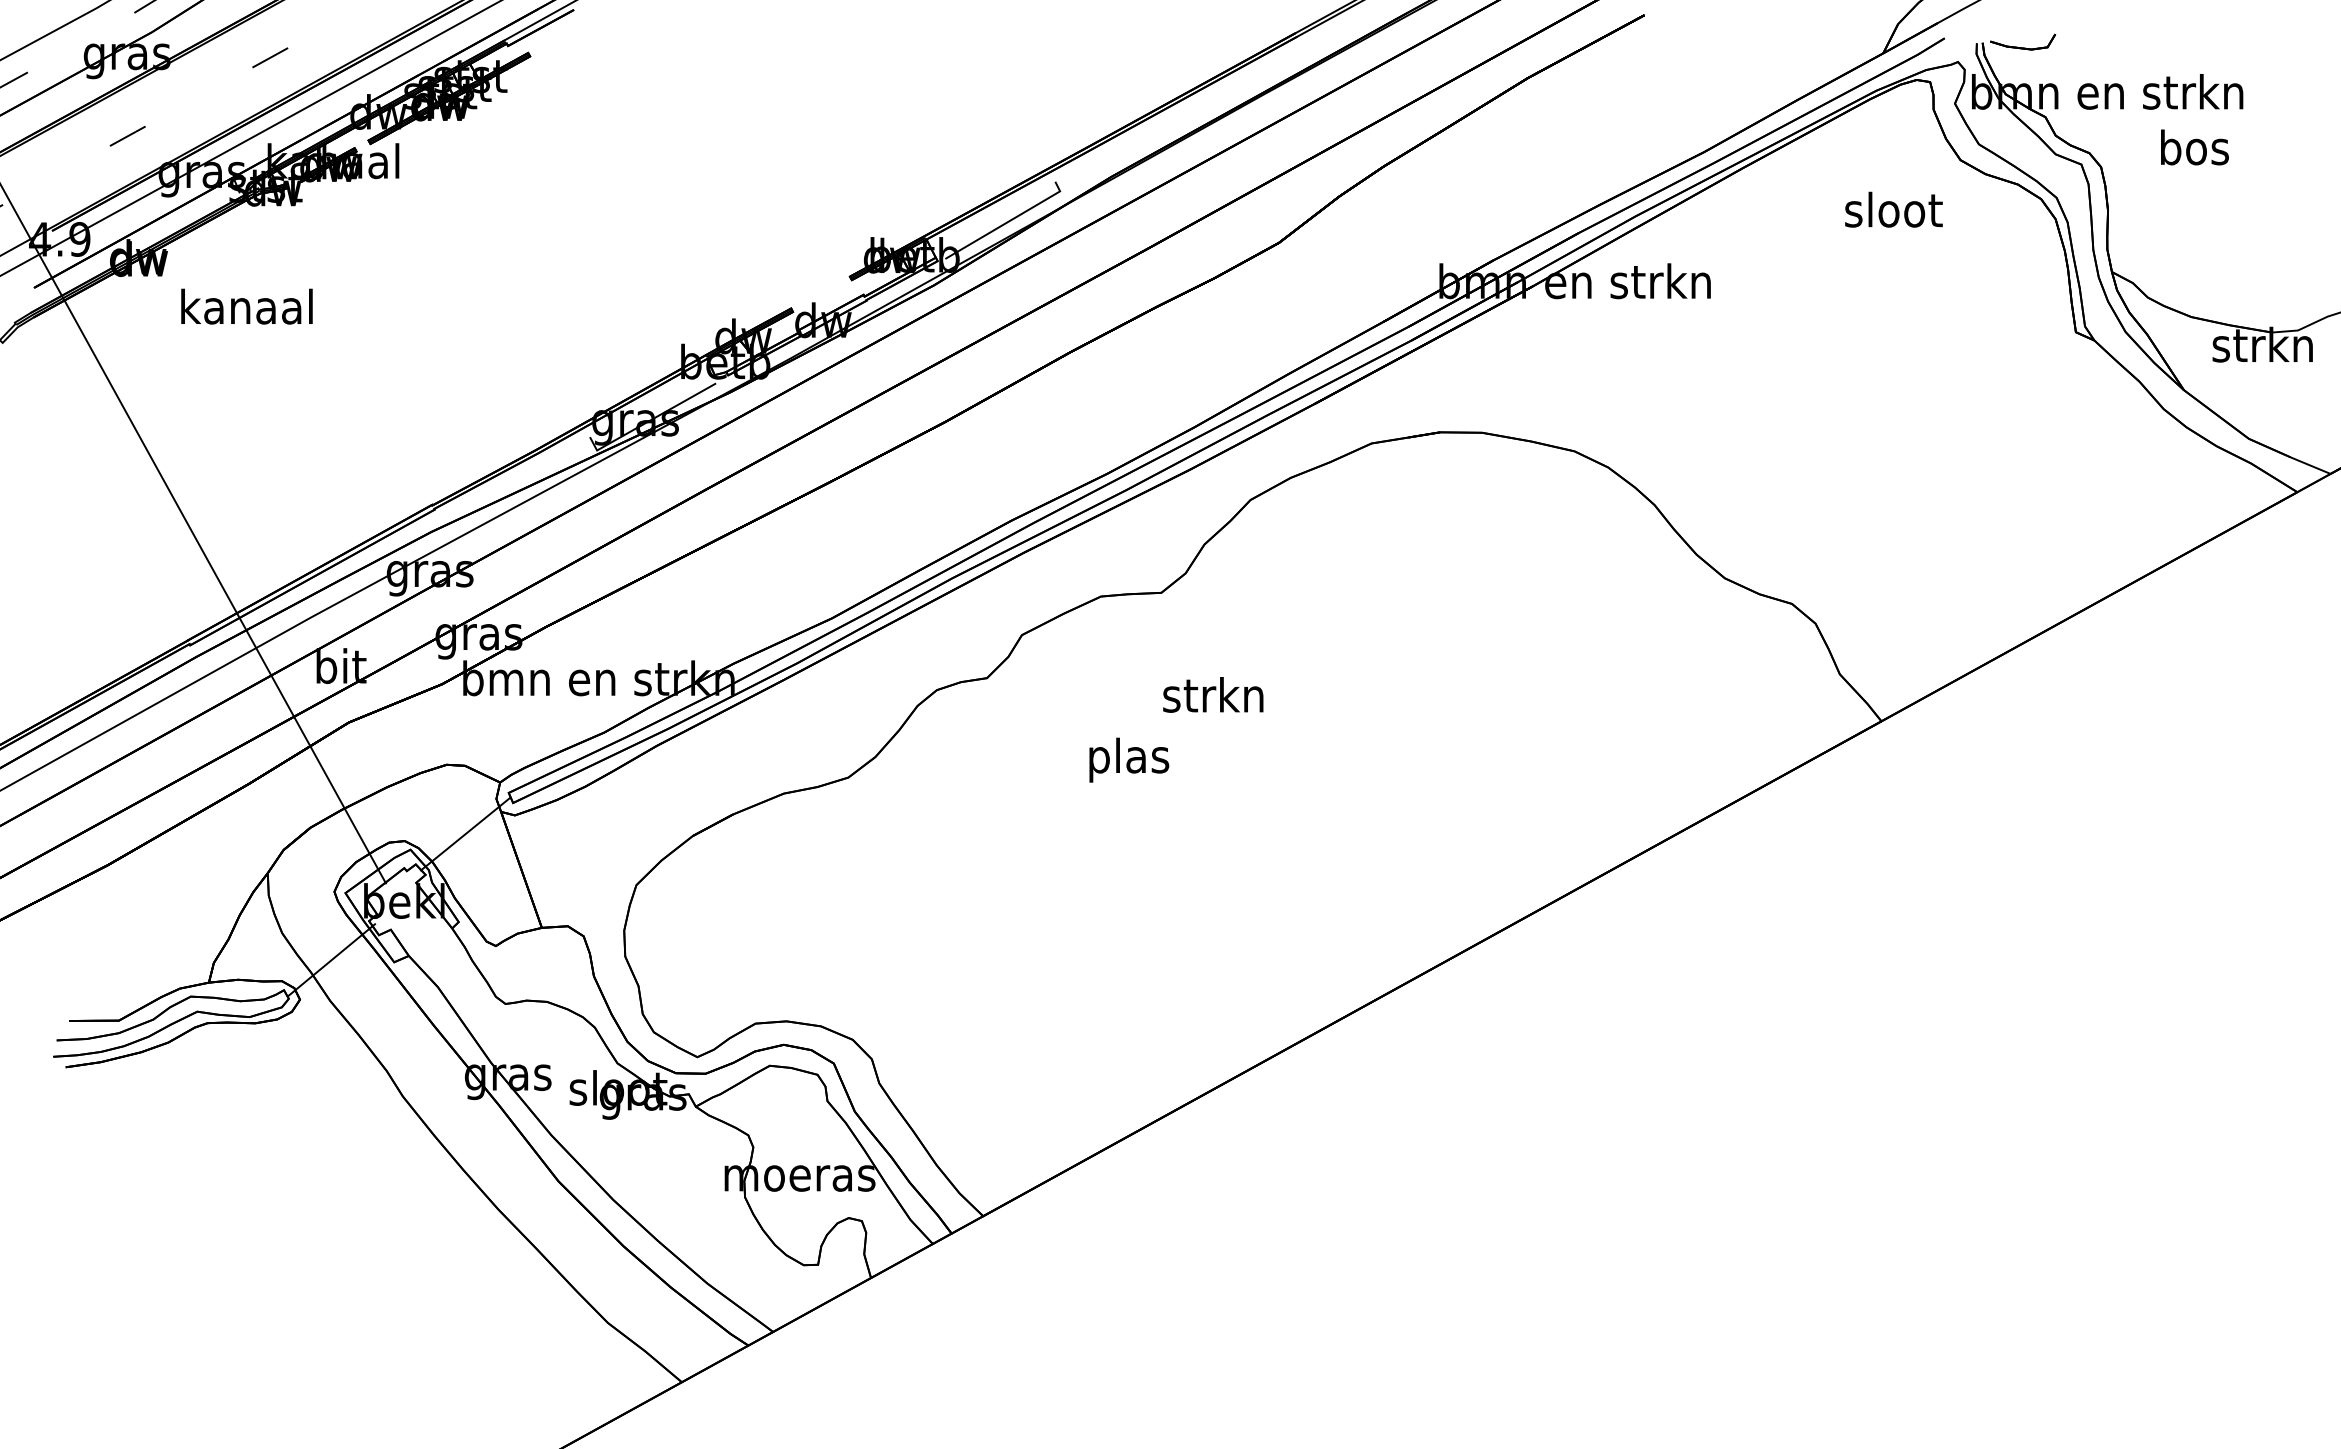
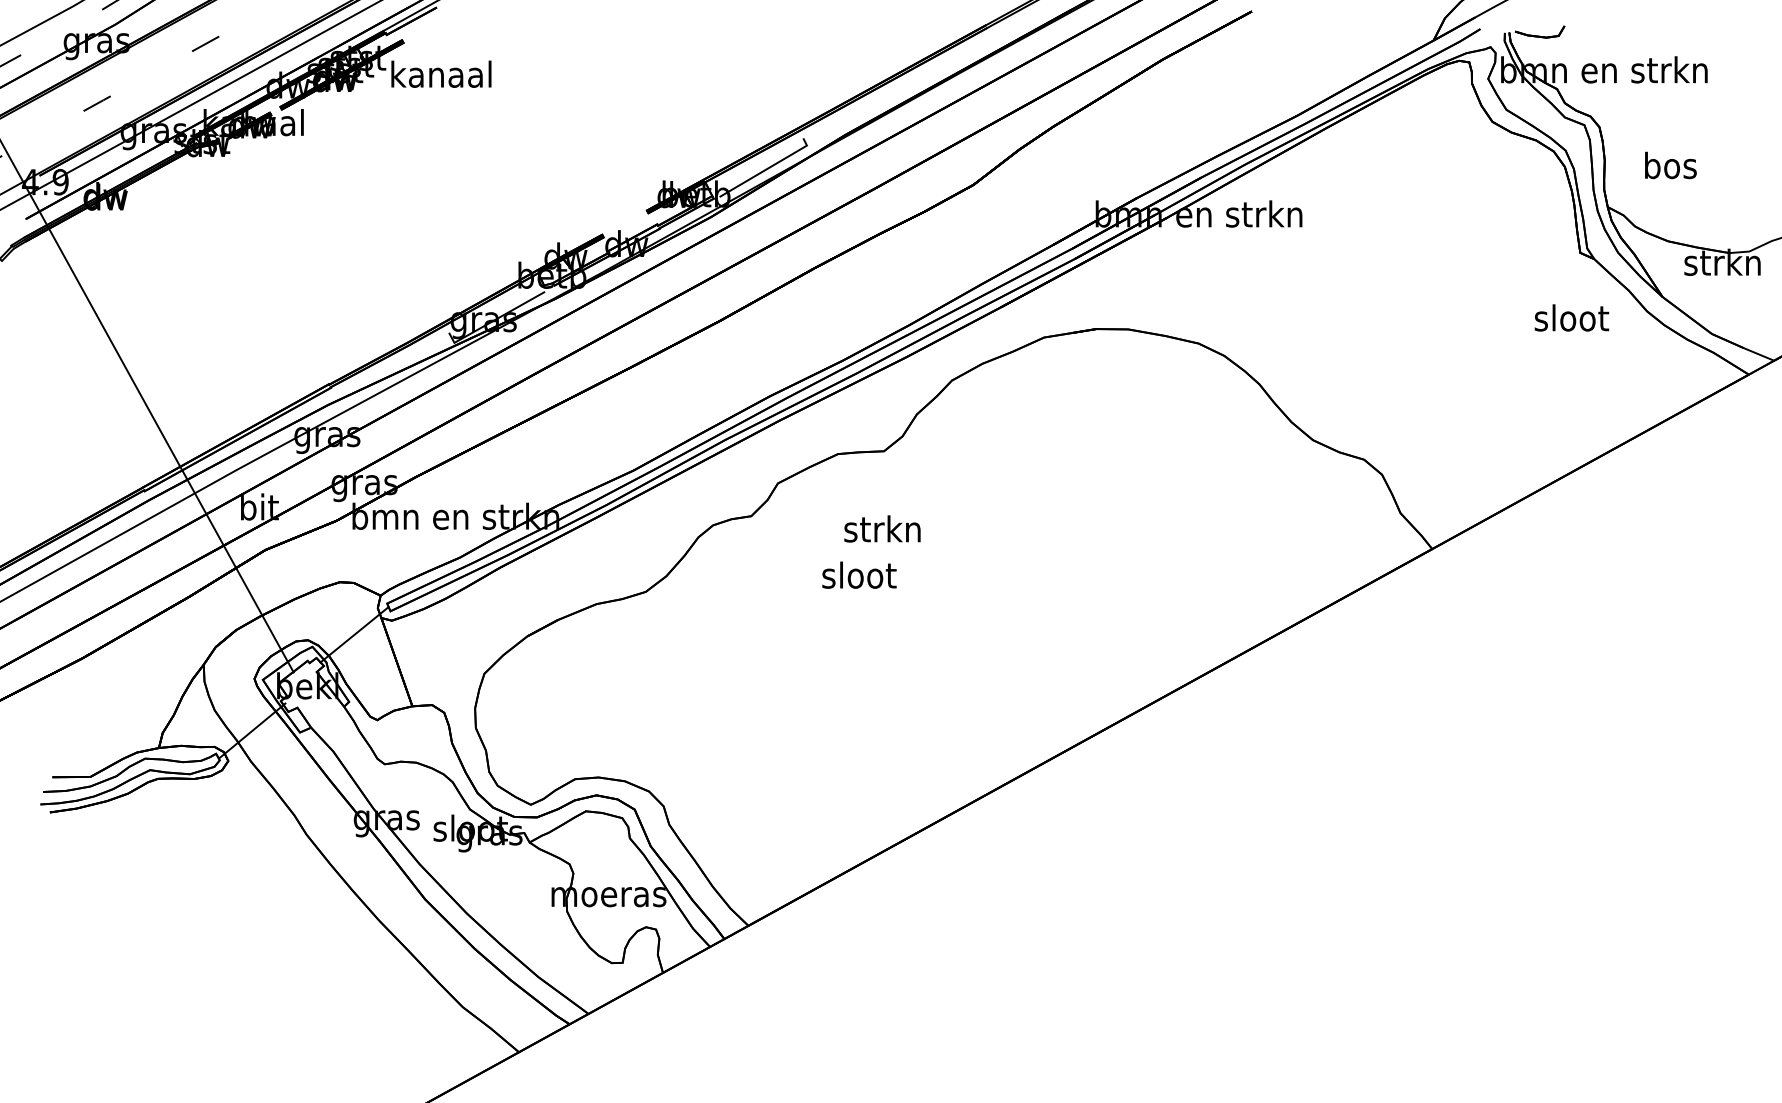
text: (2194, 147) -> (1670, 165), moved
text: (1893, 209) -> (1571, 317), moved
text: (246, 306) -> (441, 74), moved
text: (1213, 694) -> (882, 528), moved
text: (1128, 759) -> (859, 578), plas -> sloot

